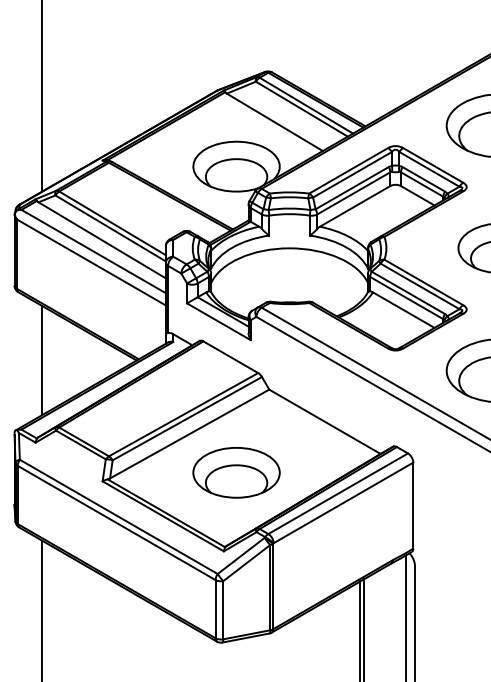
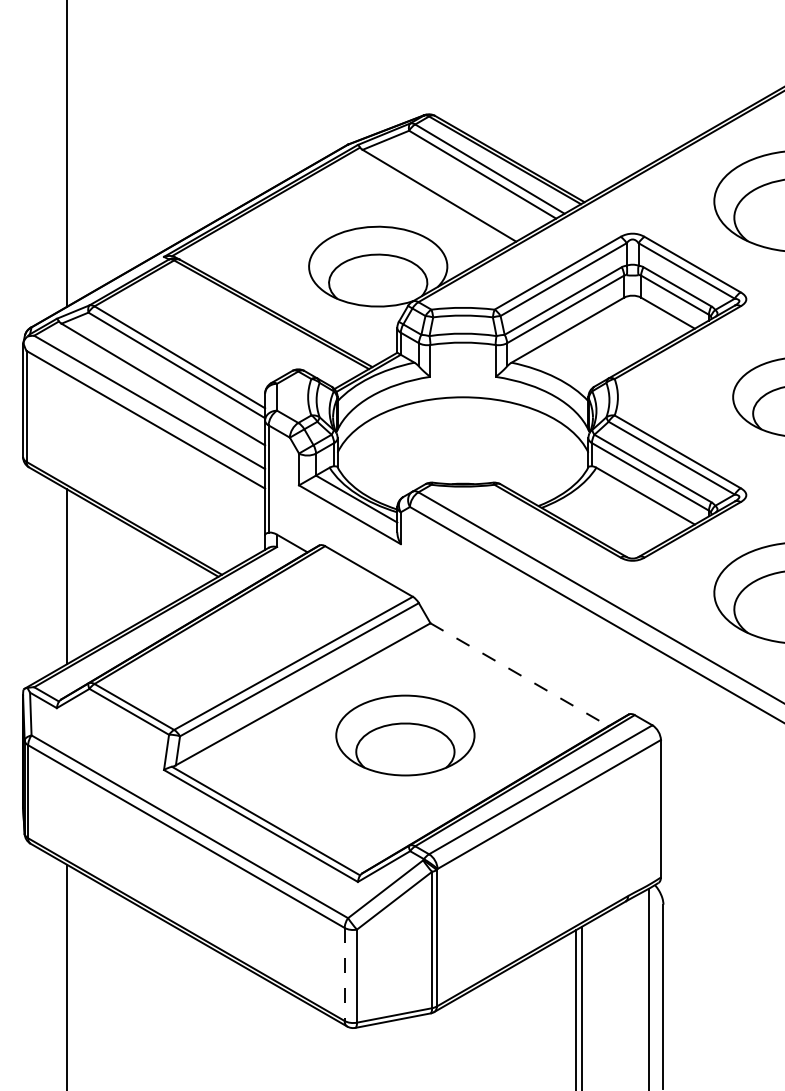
line: (325, 422) -> (520, 675), solid -> dashed
part: (236, 472) -> (405, 735), moved
line: (215, 609) -> (344, 974), solid -> dashed

